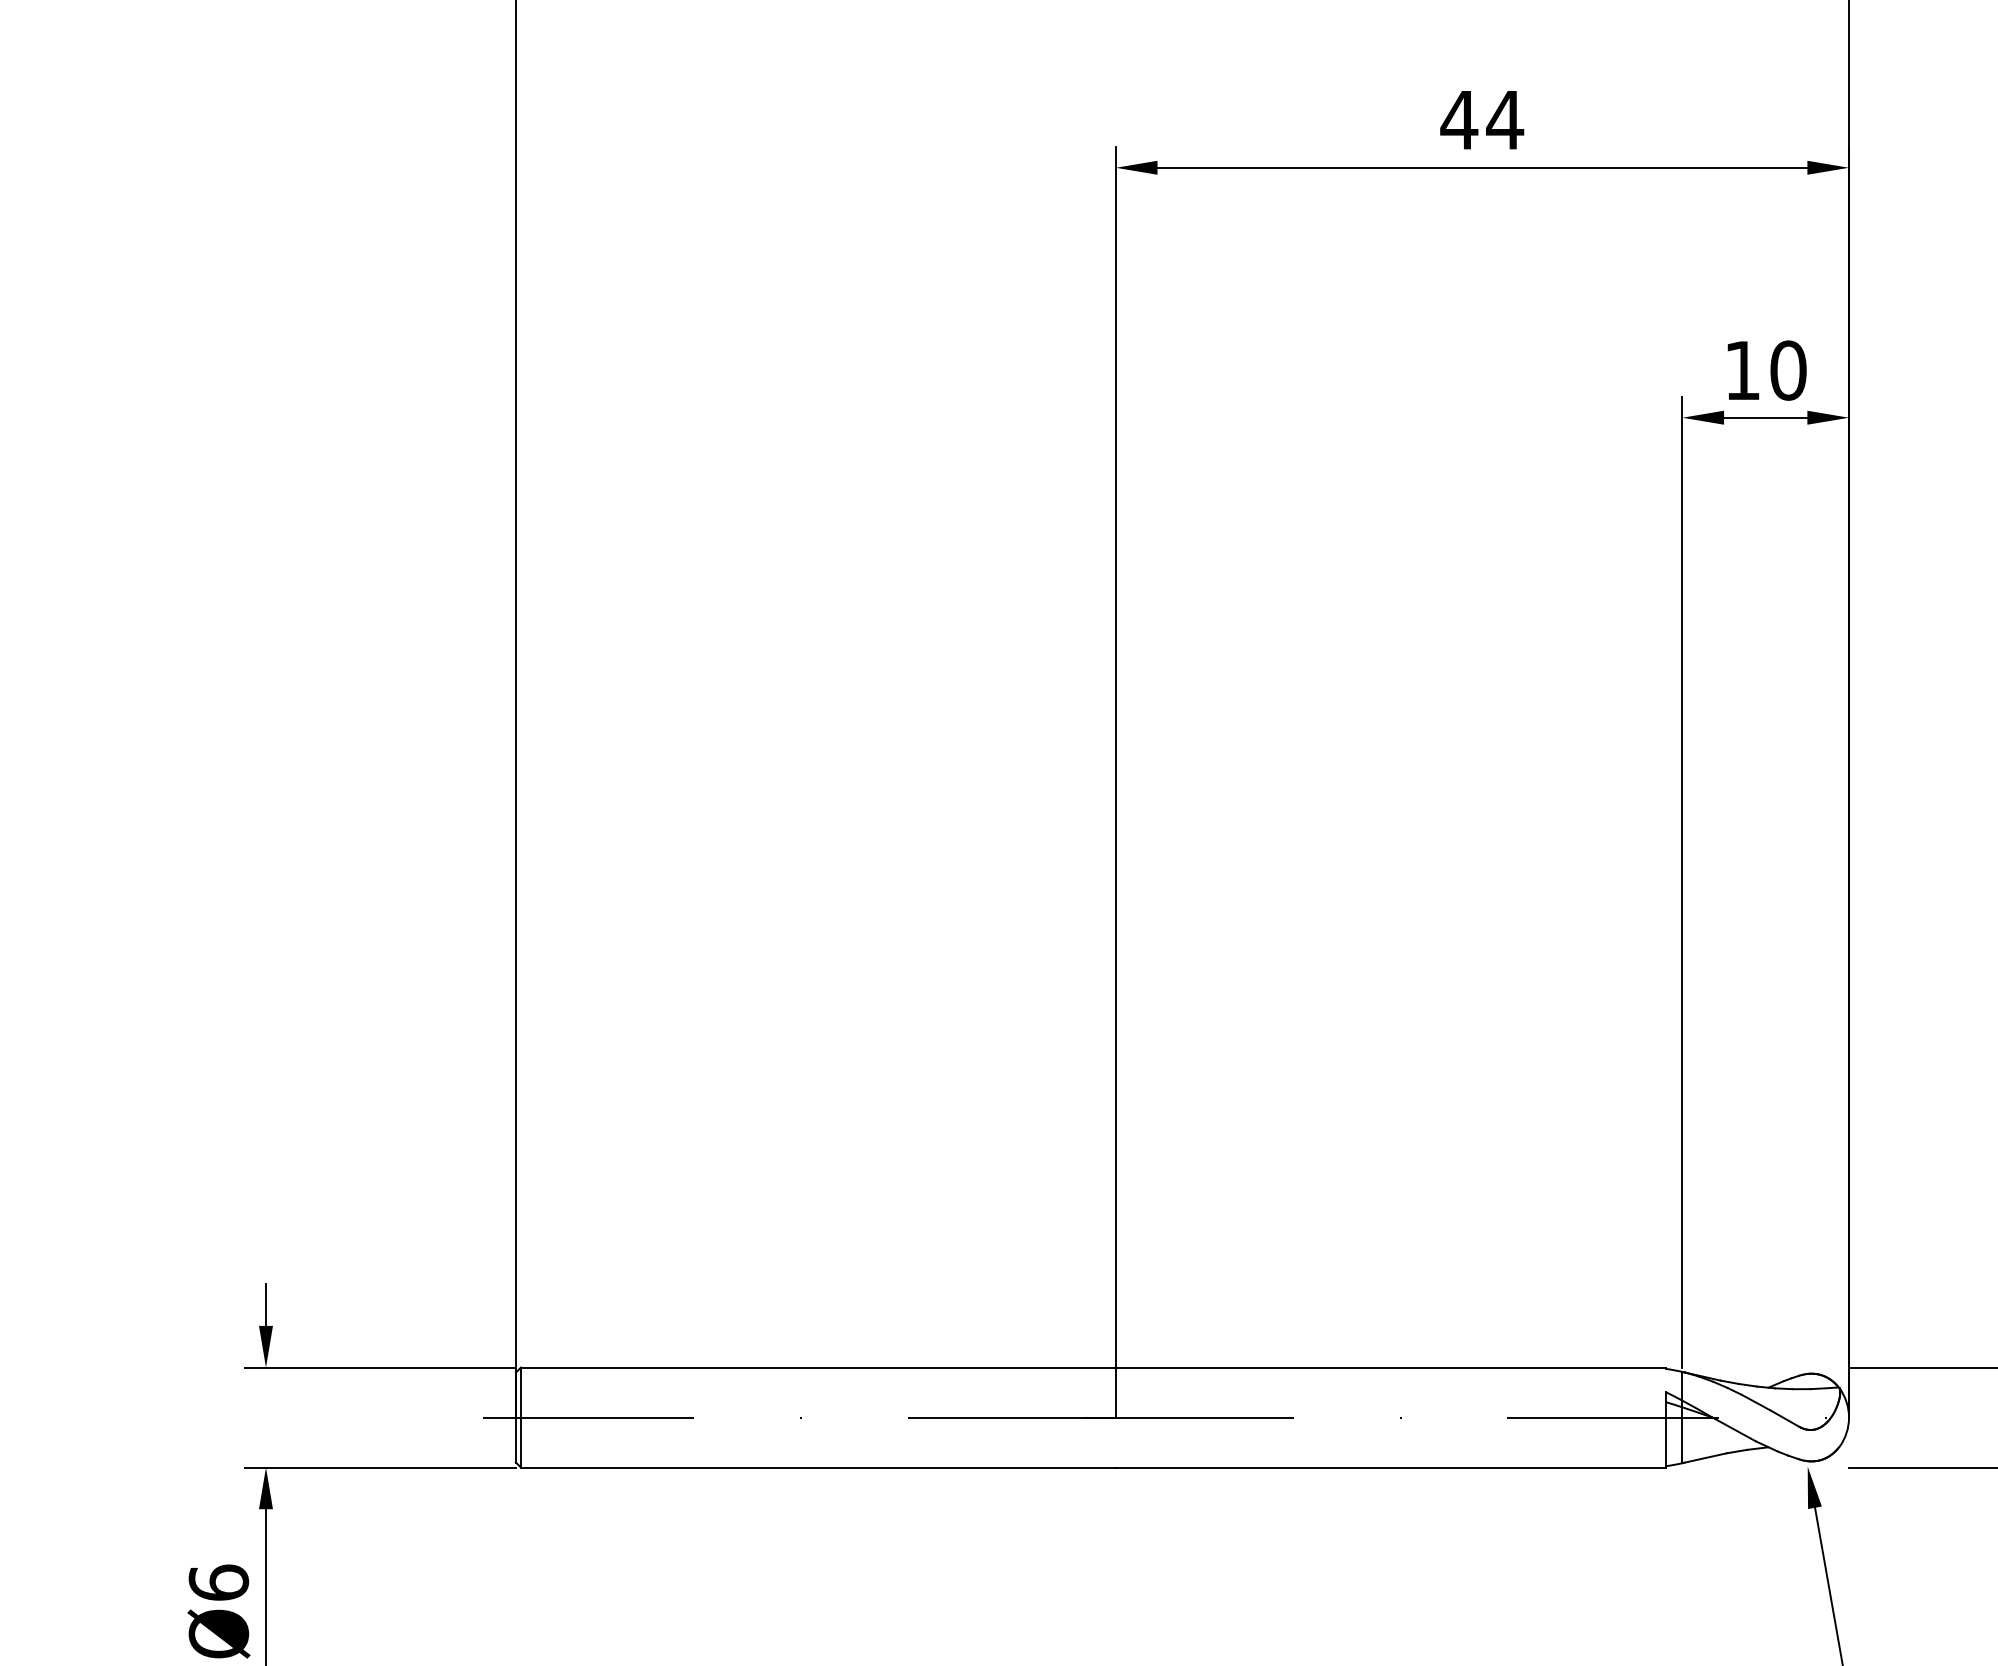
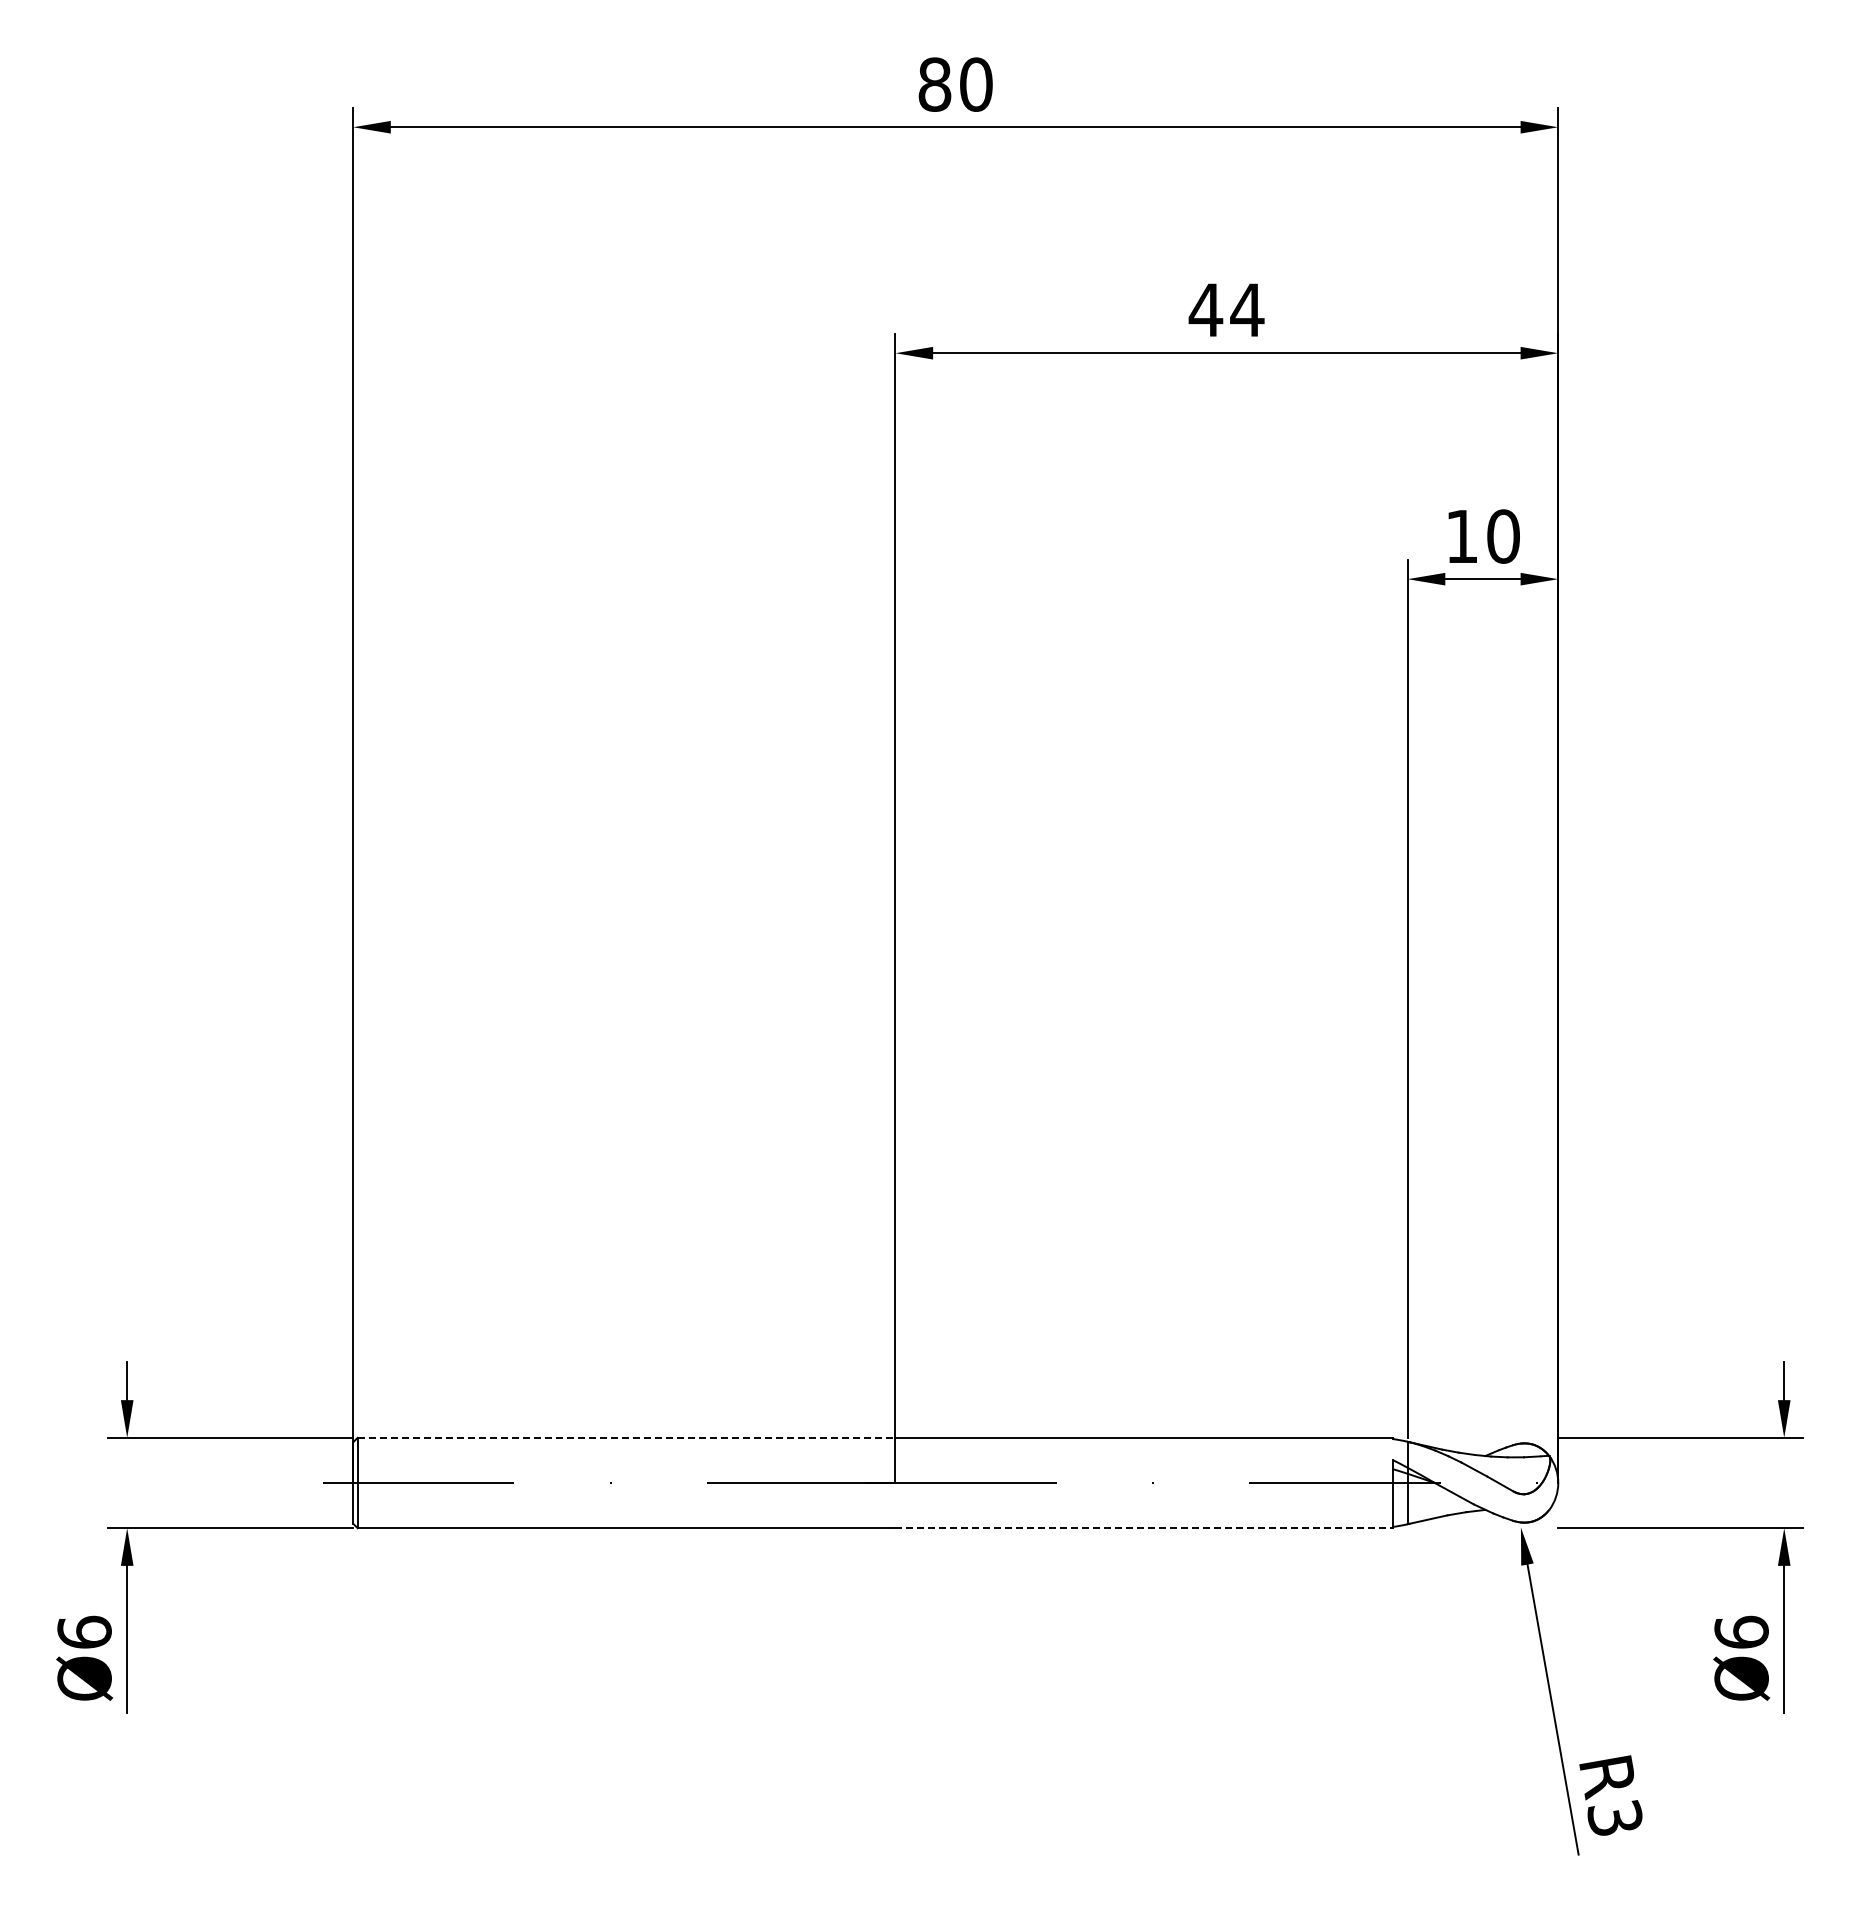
line: (818, 1367) -> (626, 1437), solid -> dashed
line: (1391, 1467) -> (1144, 1528), solid -> dashed

